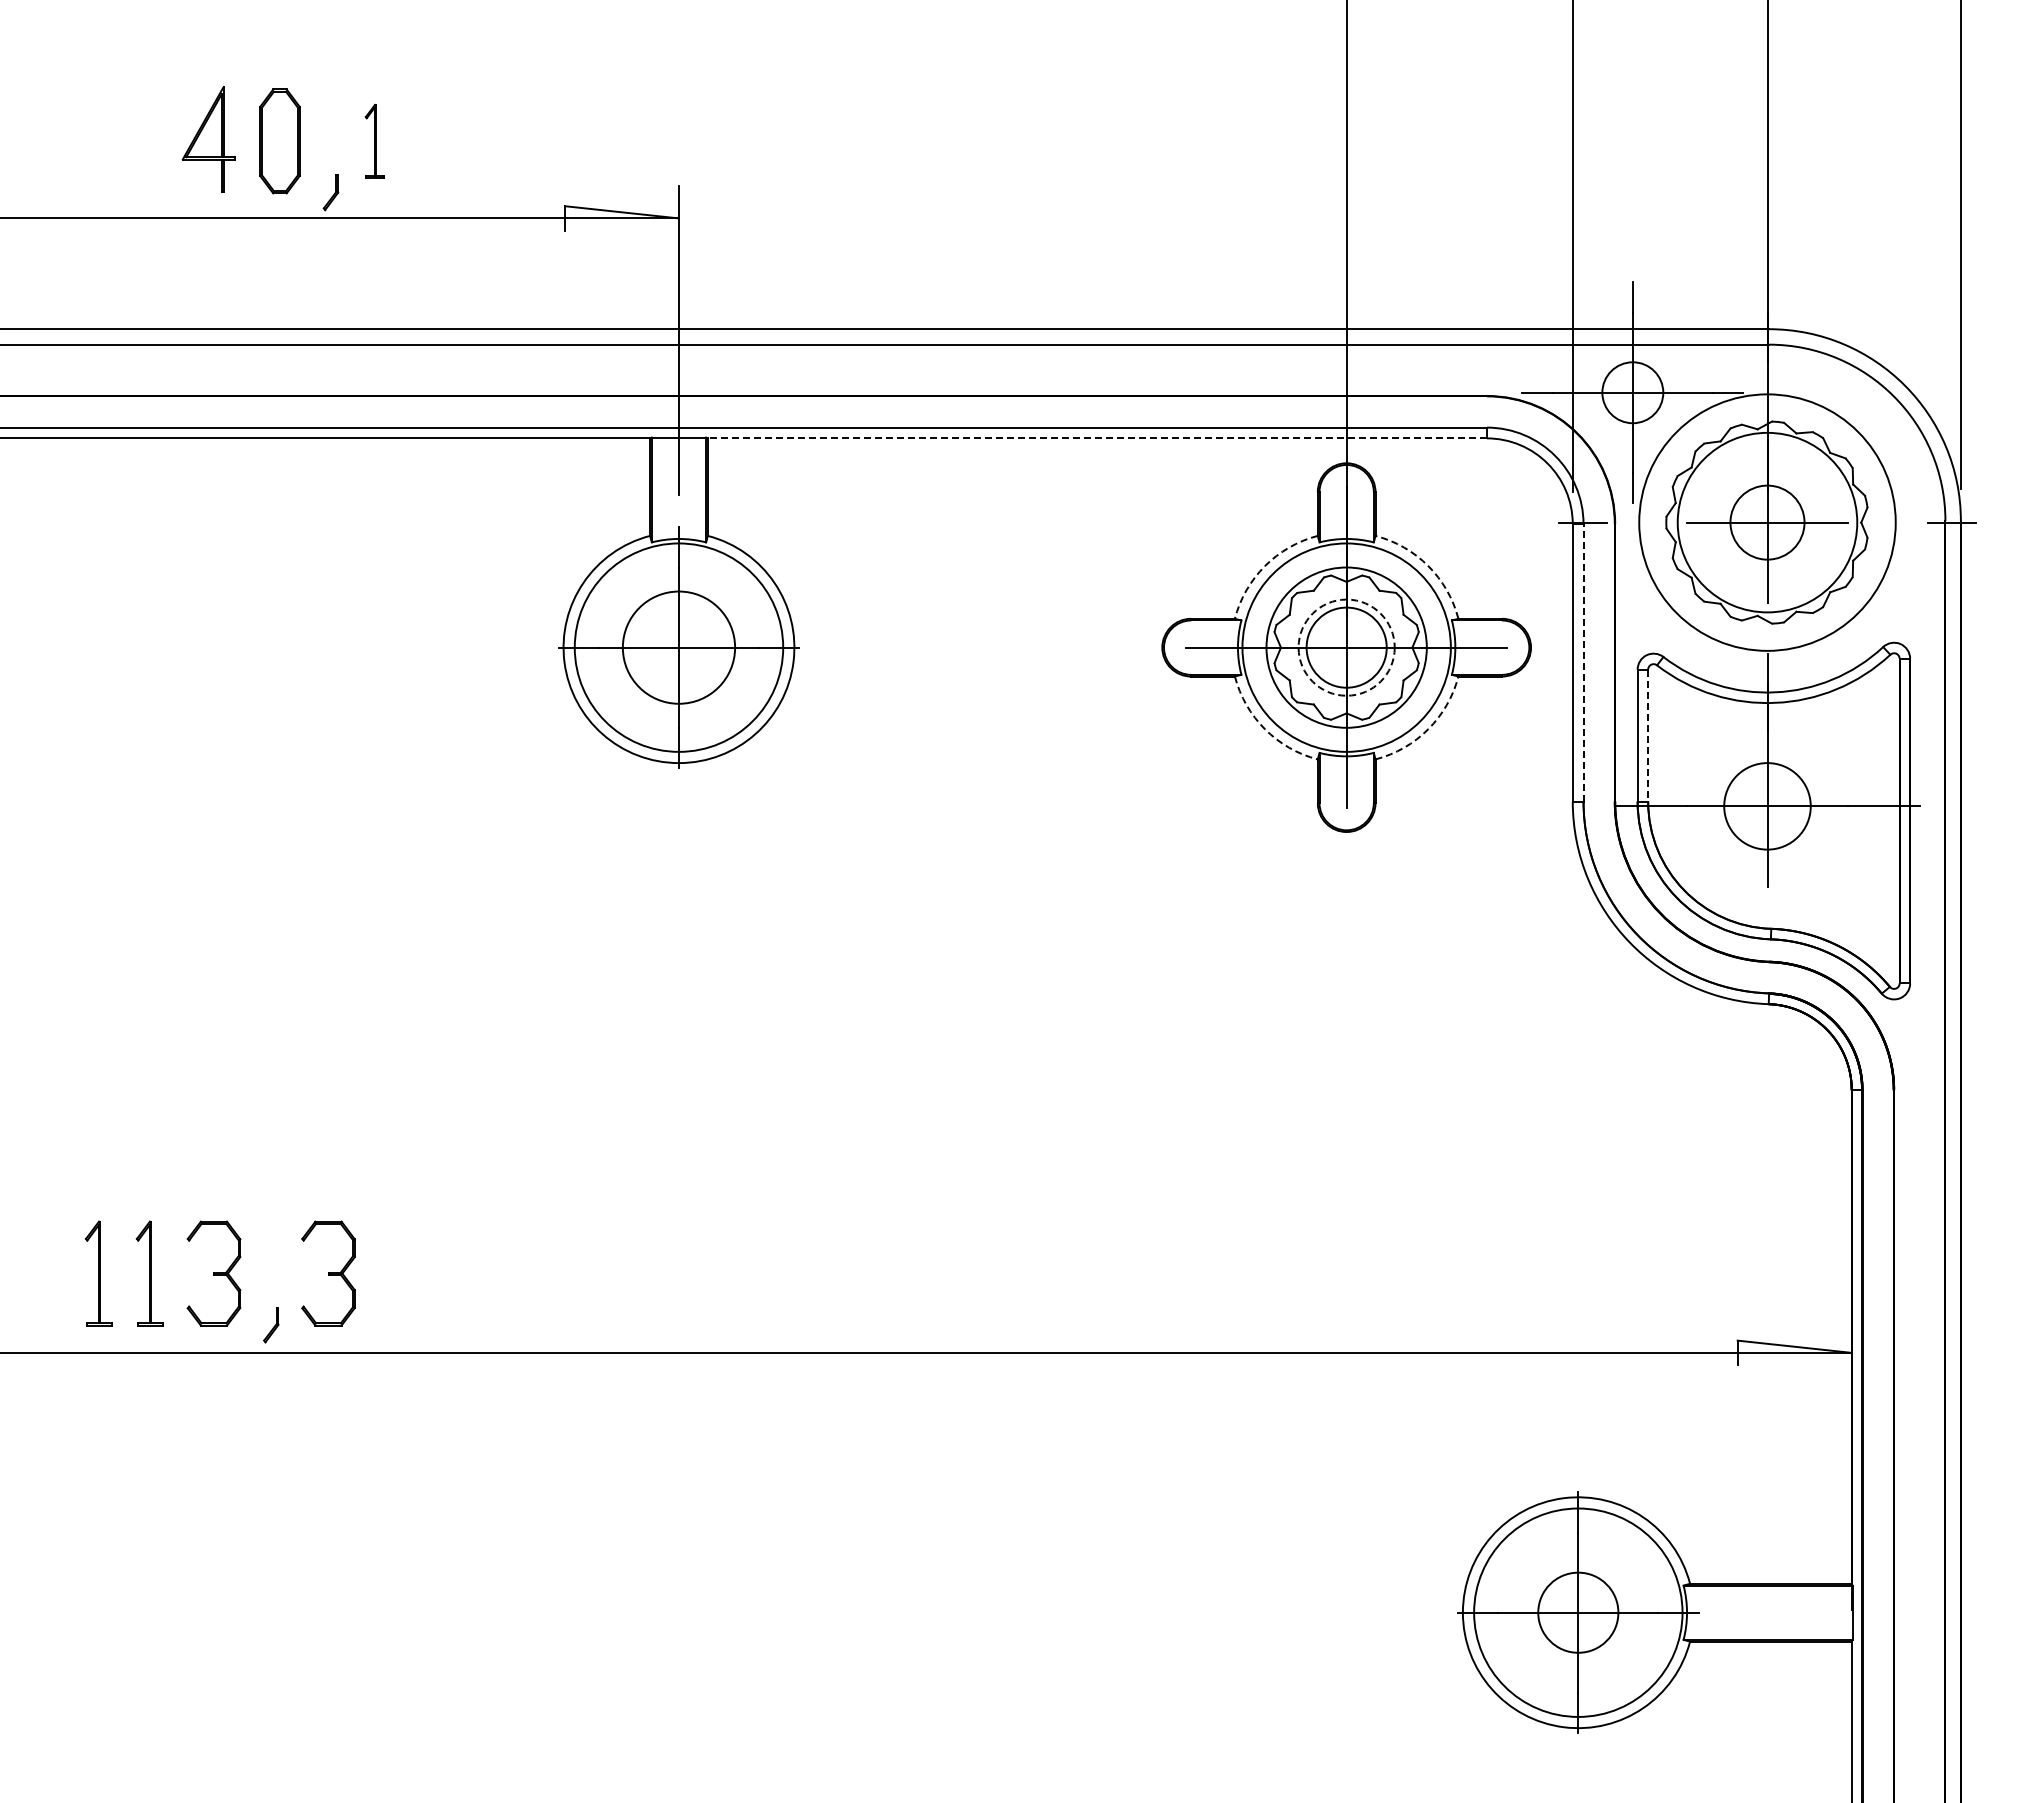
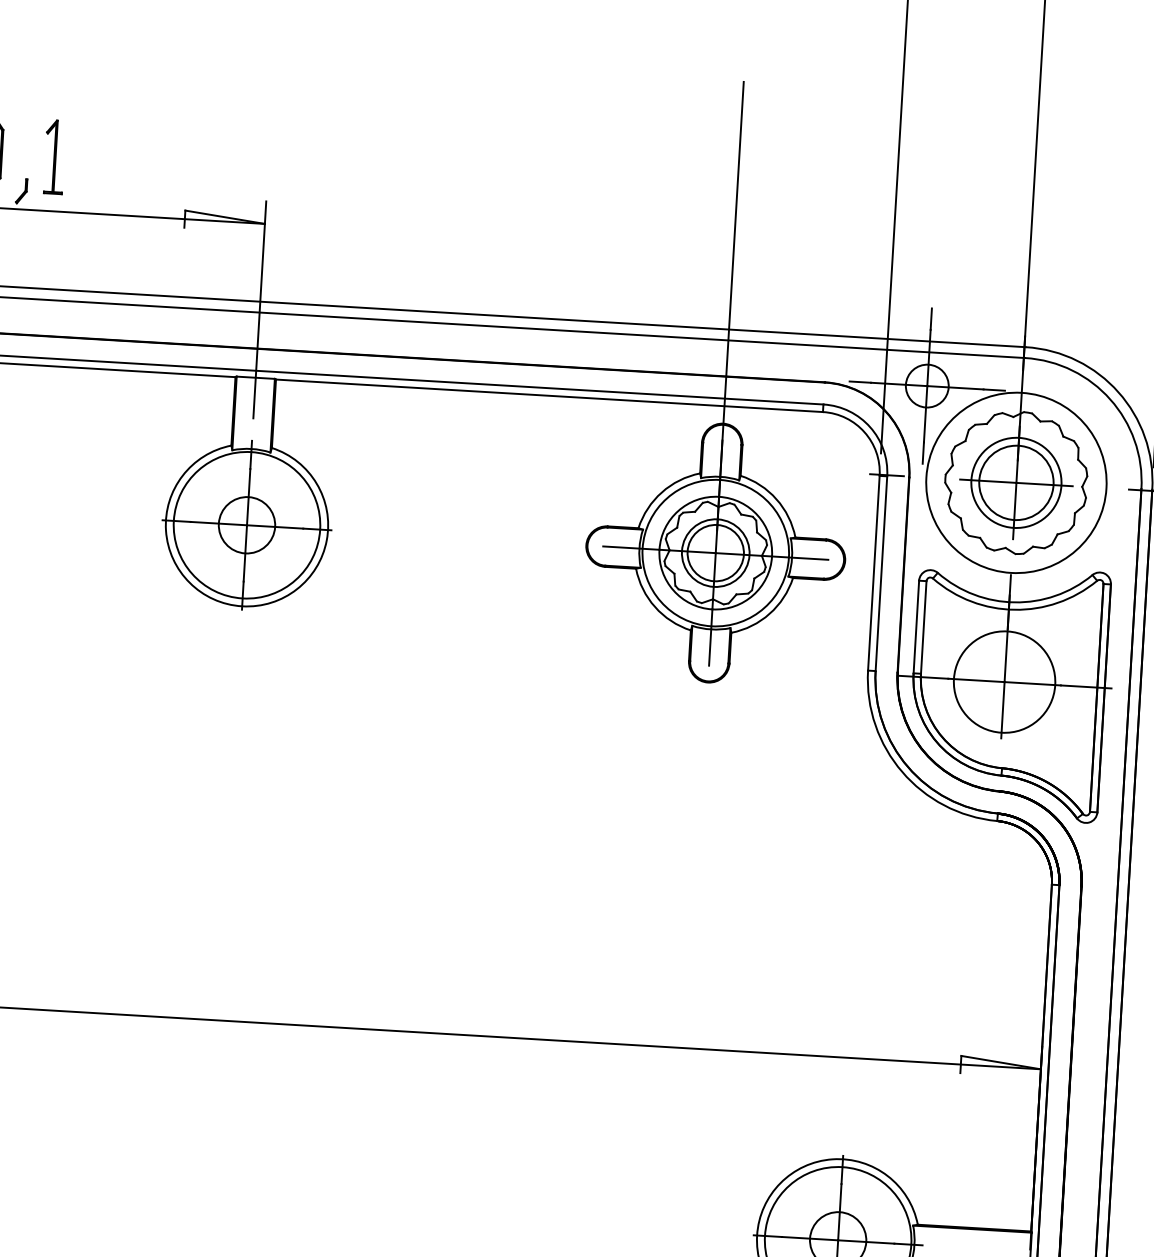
part: (374, 140) -> (54, 156), size x1.43
line: (1097, 438) -> (549, 395), dashed -> solid
circle: (1767, 522) -> (1016, 482), size x0.71
circle: (1767, 522) -> (1016, 482), size x1.43
arc: (1265, 566) -> (662, 492), dashed -> solid
arc: (1428, 566) -> (776, 499), dashed -> solid
circle: (678, 647) -> (246, 525), size x0.71
circle: (1346, 647) -> (715, 553), dashed -> solid
line: (1583, 662) -> (881, 573), dashed -> solid
arc: (1265, 729) -> (655, 607), dashed -> solid
arc: (1428, 729) -> (769, 613), dashed -> solid
line: (1648, 735) -> (924, 627), dashed -> solid
circle: (1767, 806) -> (1004, 682), size x1.67

